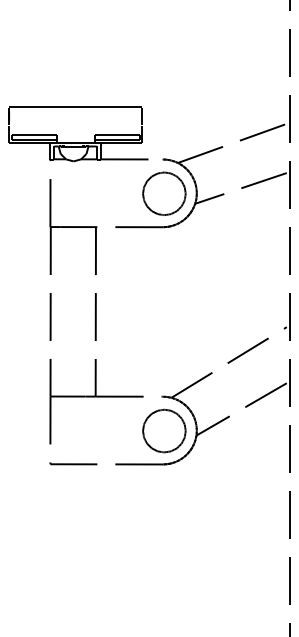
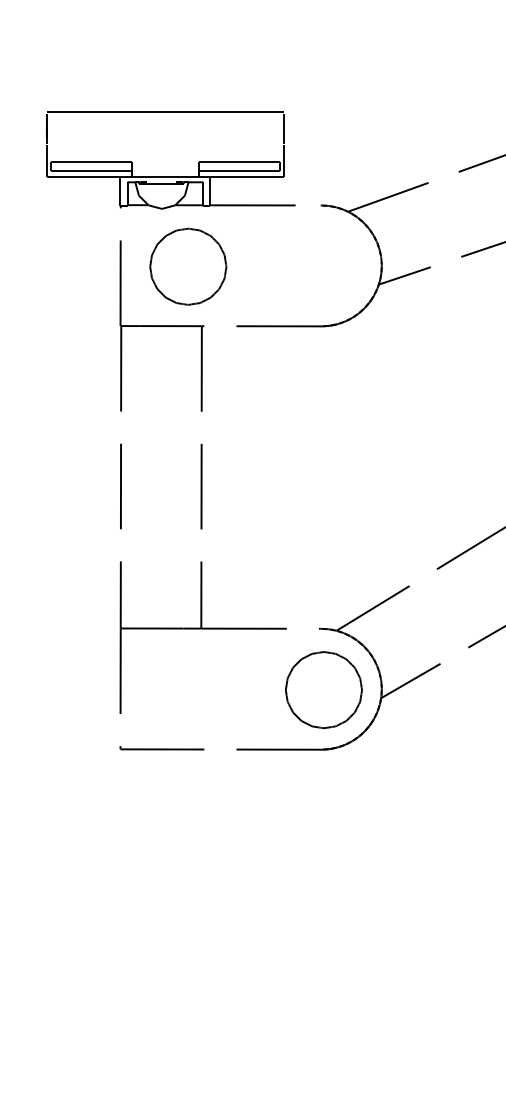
part: (164, 193) -> (188, 266), moved

